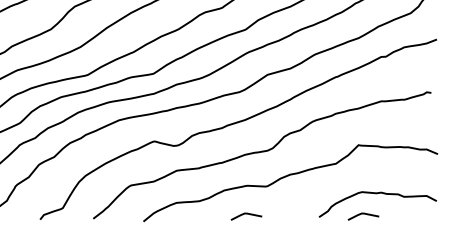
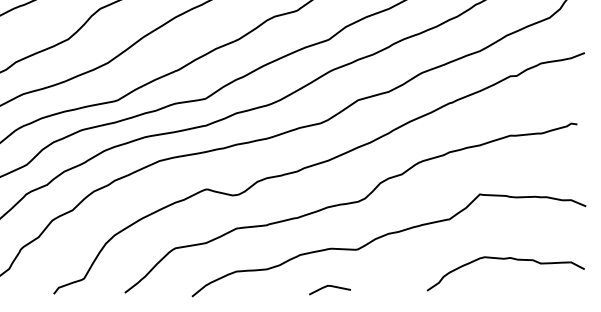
line: (363, 214) -> (486, 287), removed

